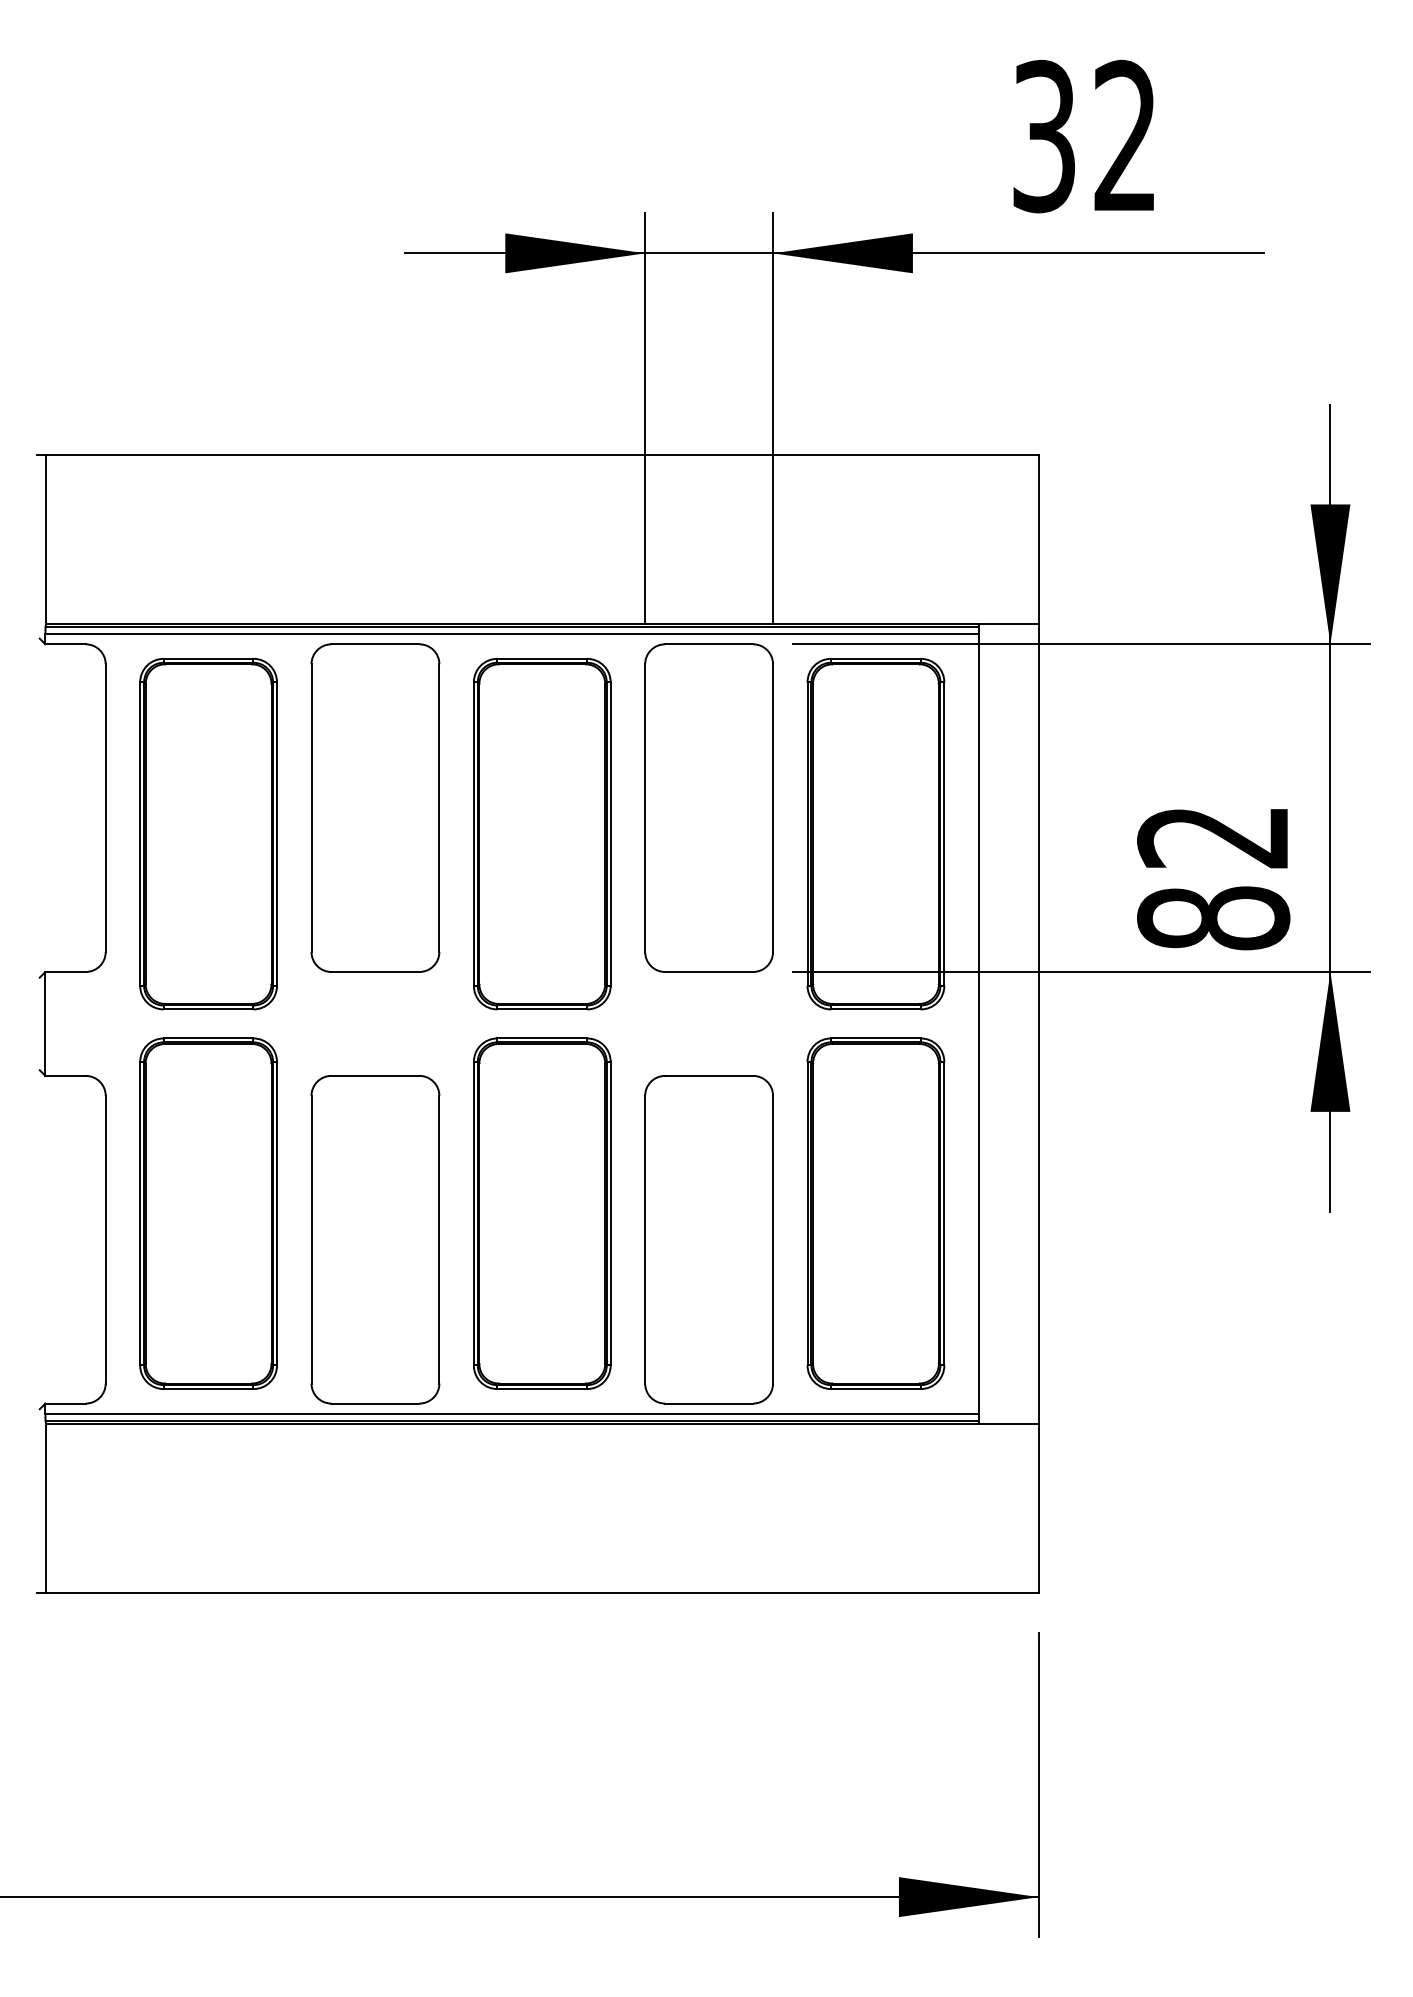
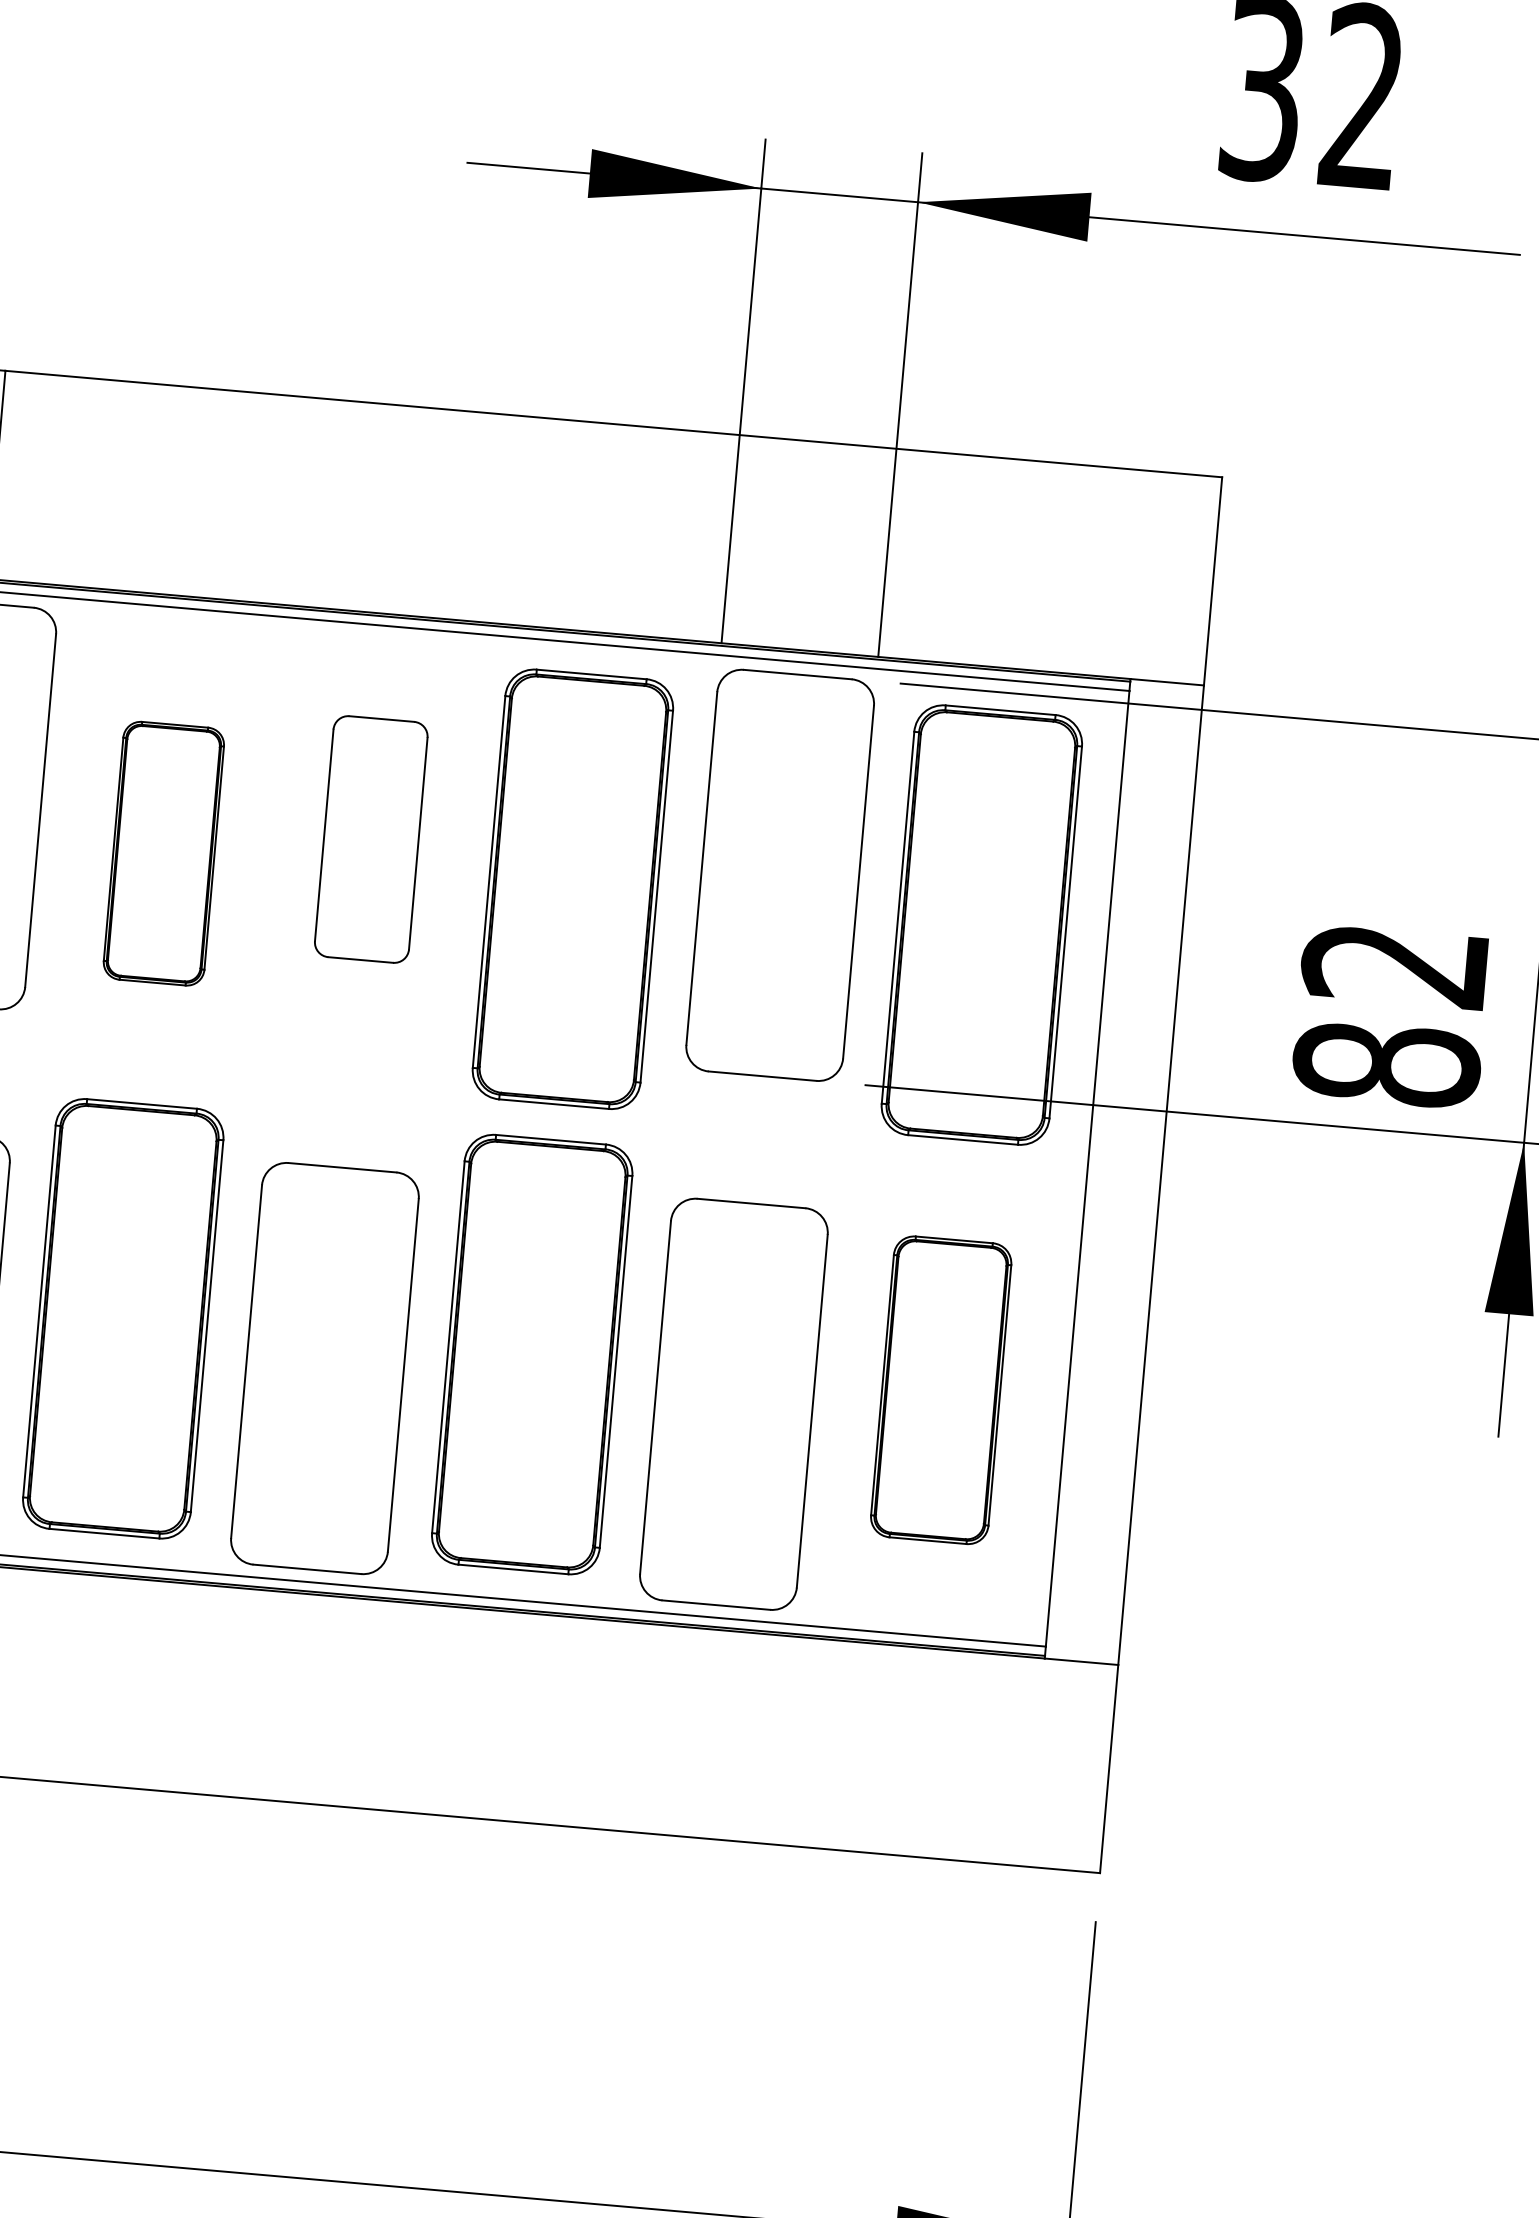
part: (375, 807) -> (371, 838), size x0.6
part: (208, 834) -> (163, 853), size x0.6
part: (875, 1213) -> (940, 1390), size x0.7

